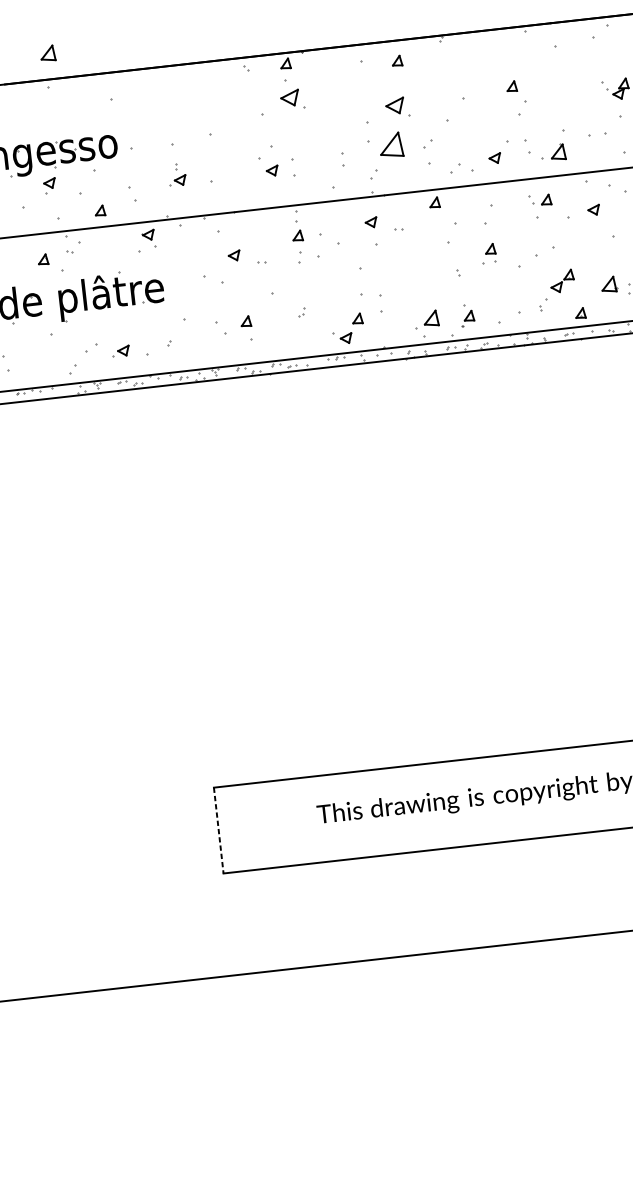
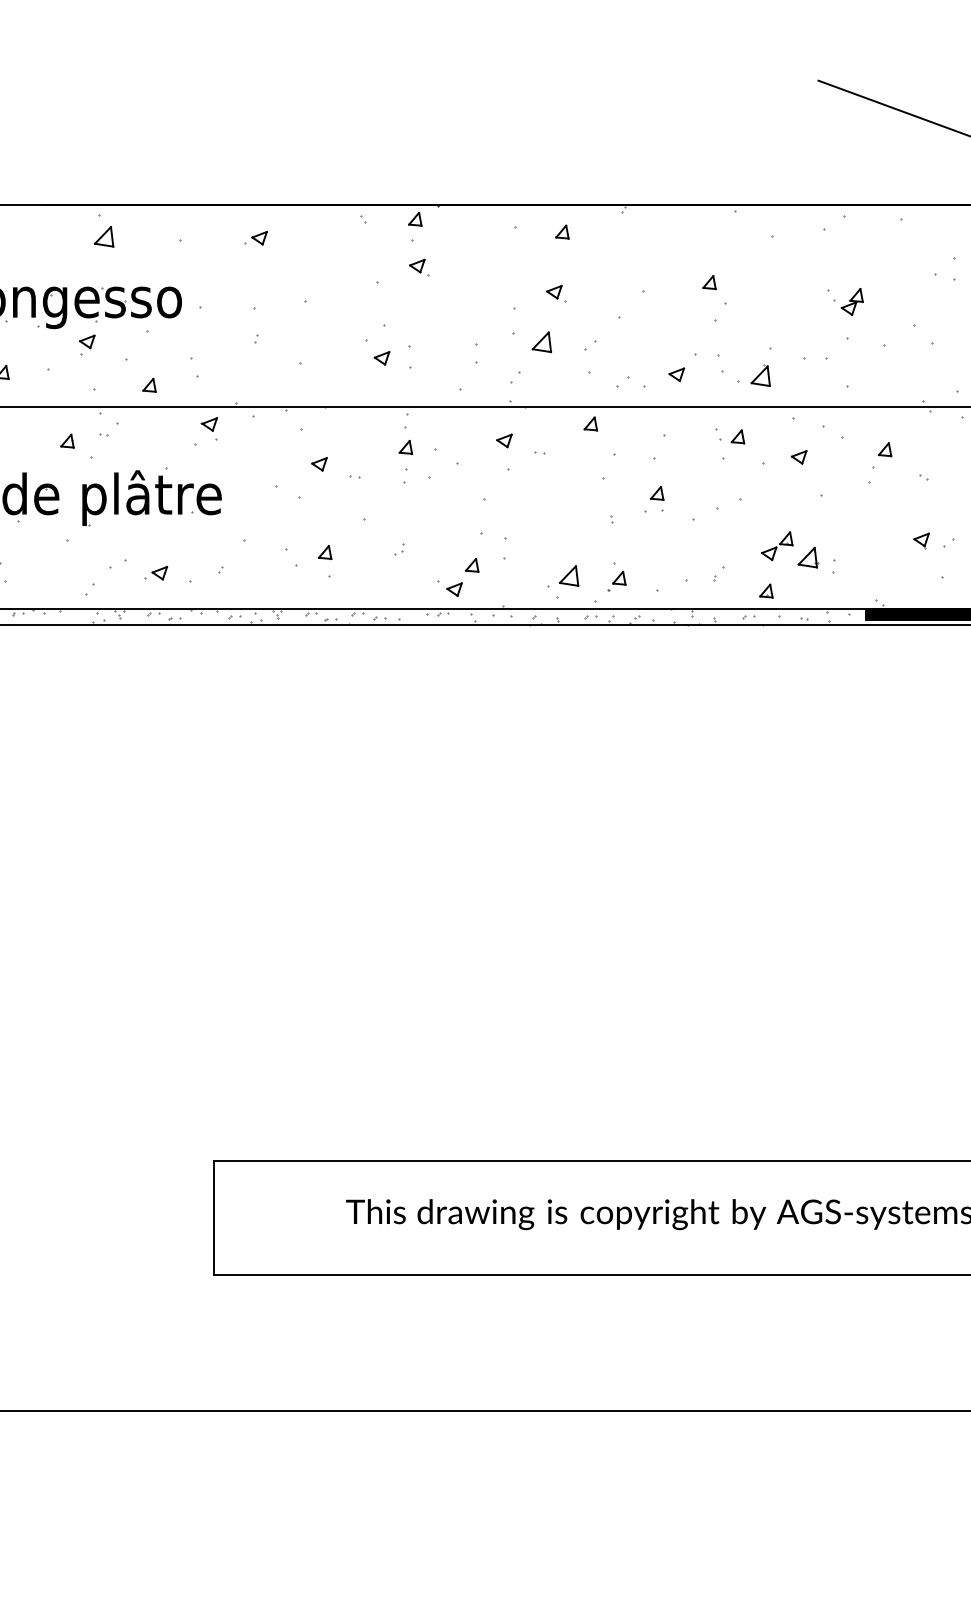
part: (48, 53) -> (104, 236), moved
part: (292, 99) -> (419, 267), size x0.62
part: (397, 107) -> (556, 293), size x0.62
part: (390, 145) -> (541, 342), size x0.62
part: (177, 180) -> (255, 238), moved
part: (562, 281) -> (777, 546), moved
line: (219, 830) -> (214, 1218), dashed -> solid

